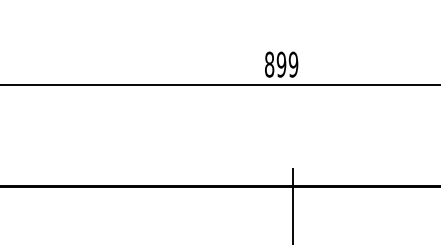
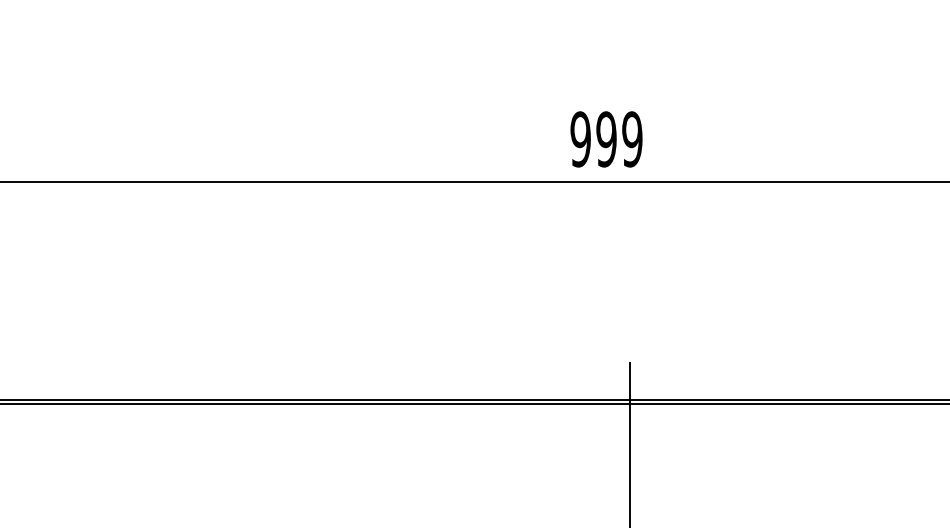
text: (269, 64) -> (580, 139), 899 -> 999

